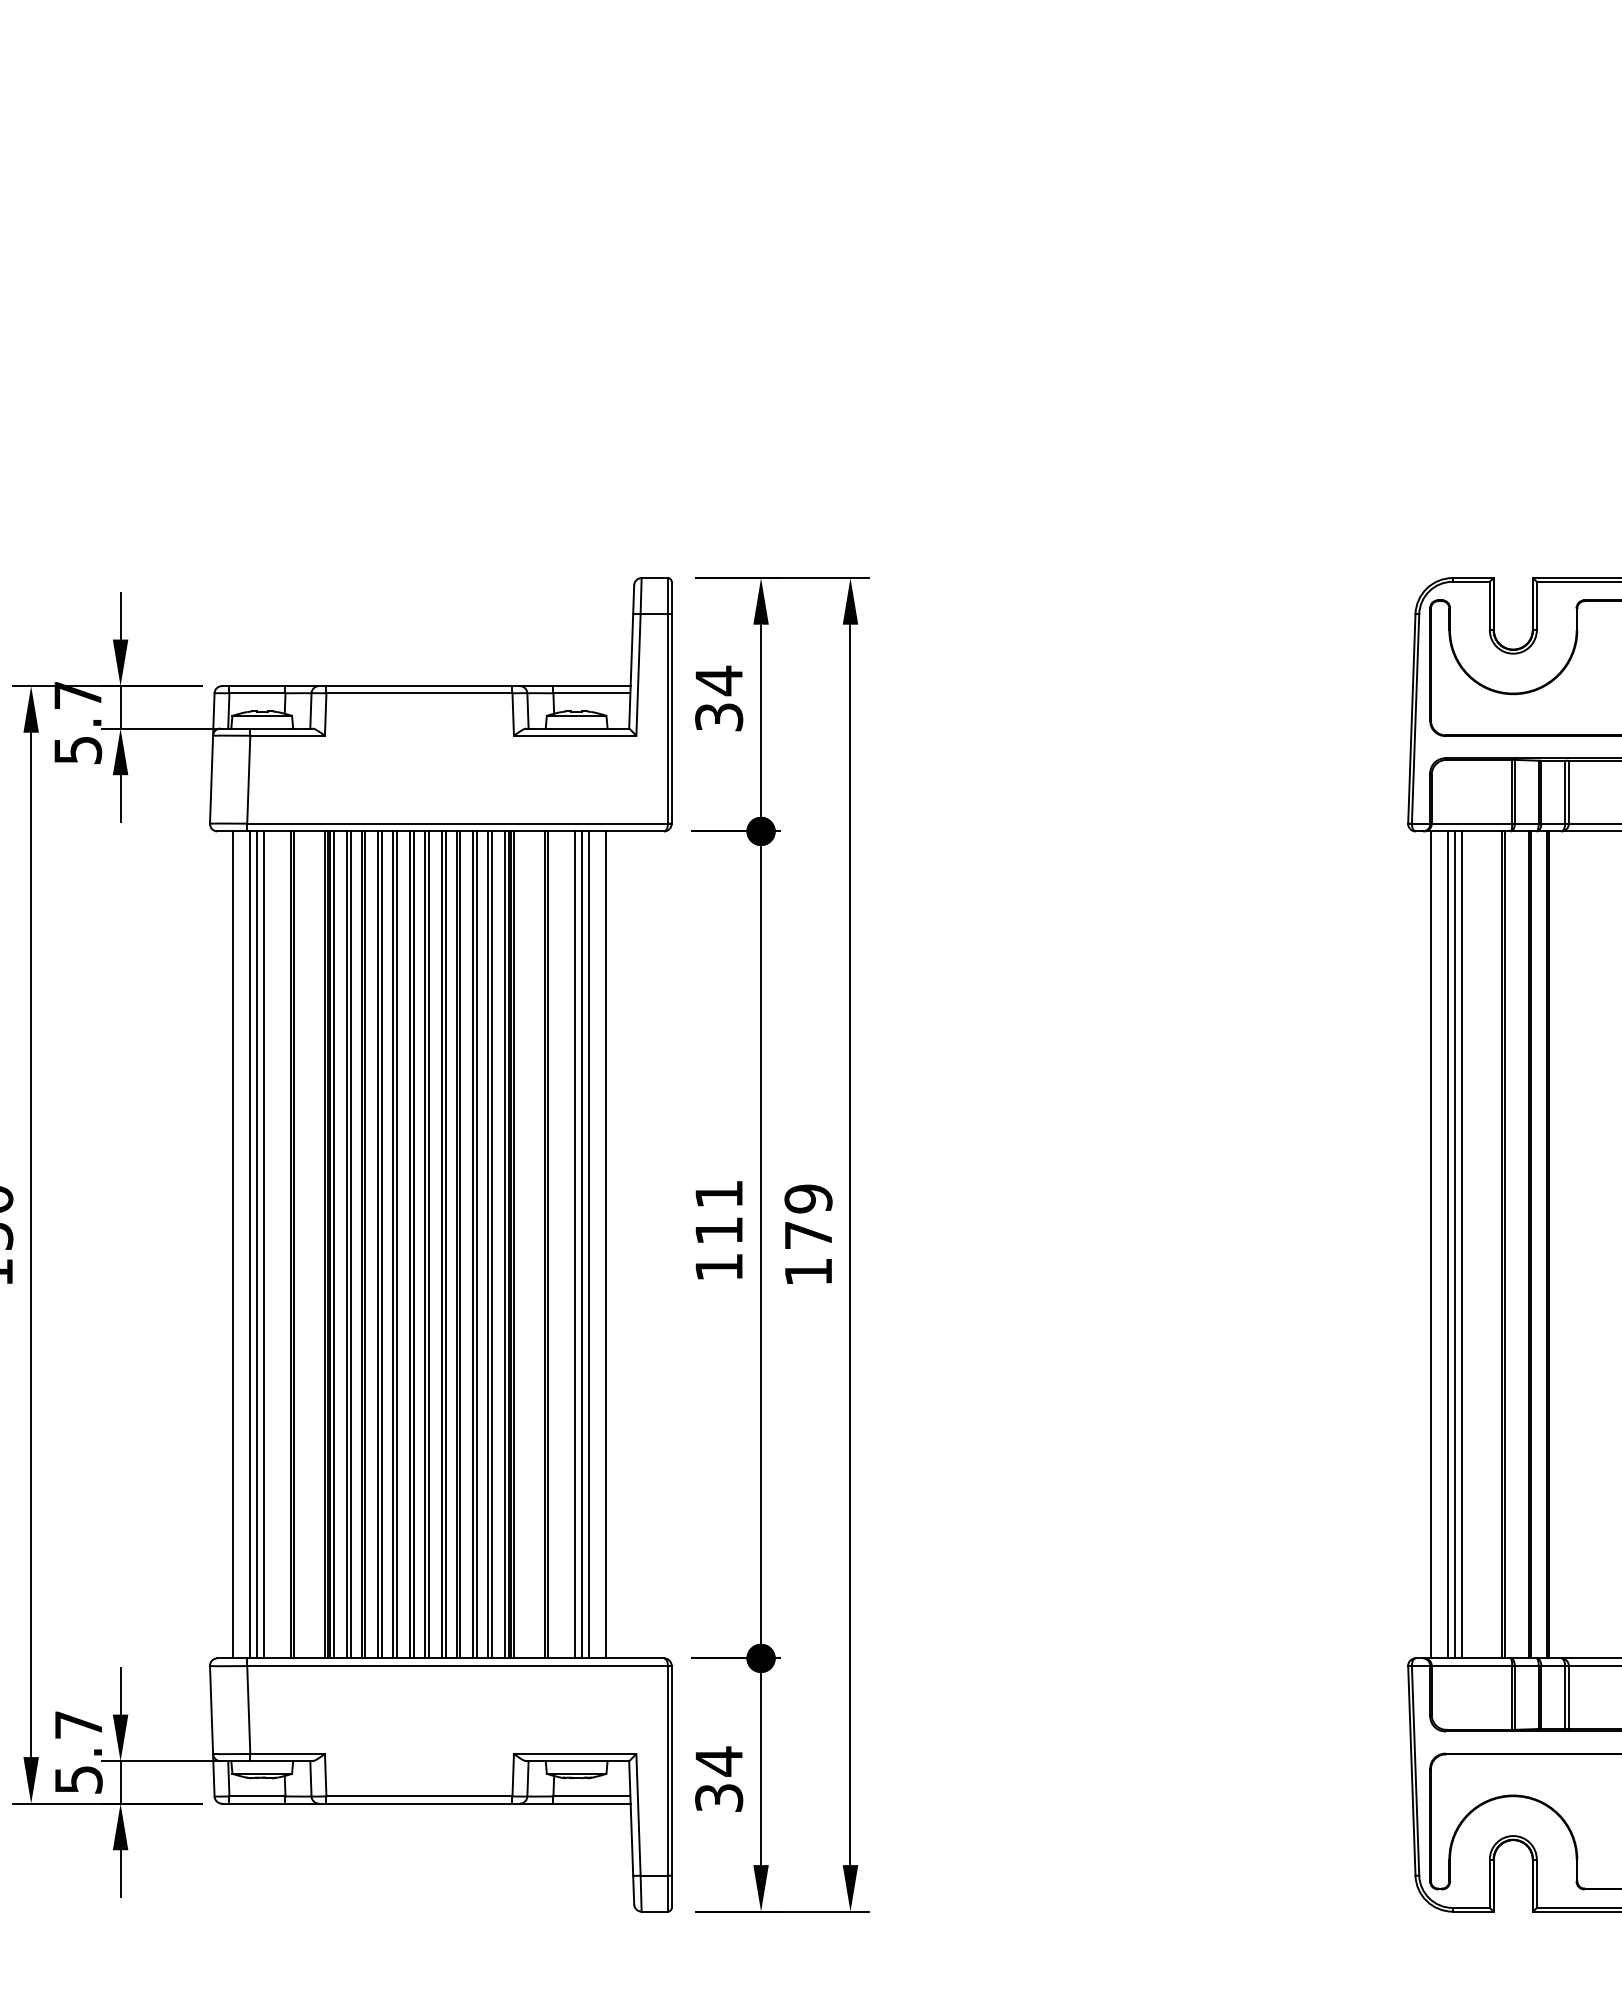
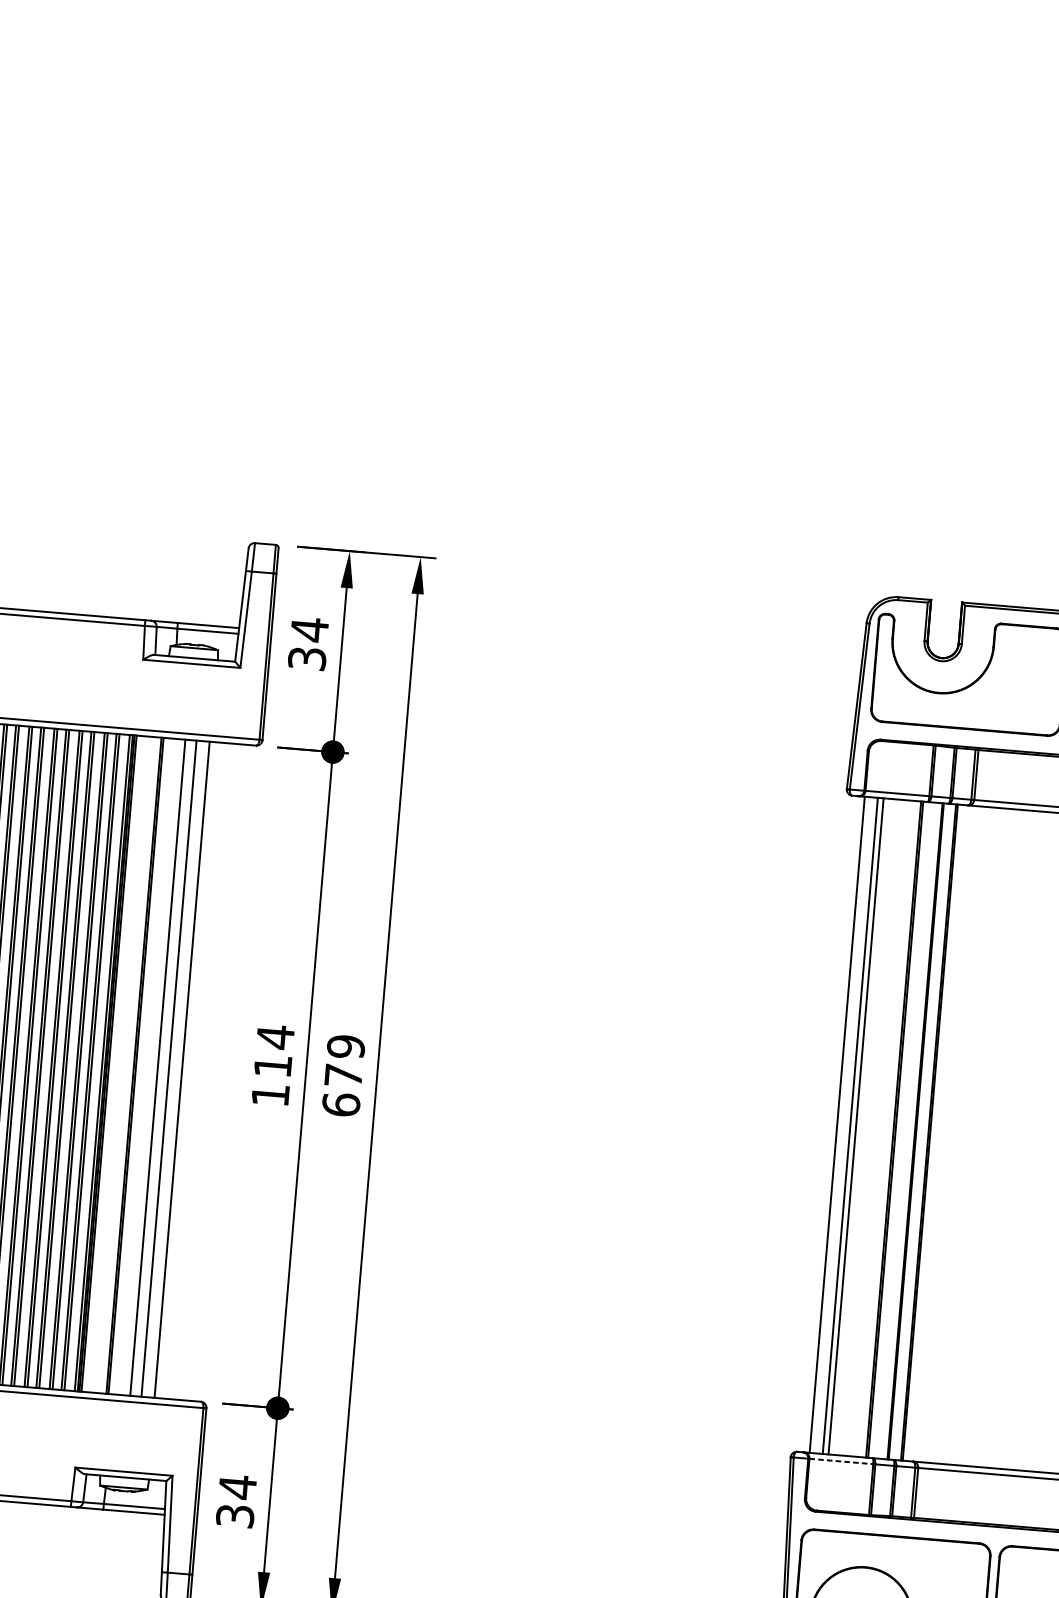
text: (718, 1194) -> (274, 1037), 111 -> 114
line: (581, 1244) -> (162, 1067), removed
line: (1462, 1244) -> (861, 1126), removed
text: (808, 1271) -> (341, 1104), 179 -> 679
line: (1472, 1665) -> (841, 1461), solid -> dashed

